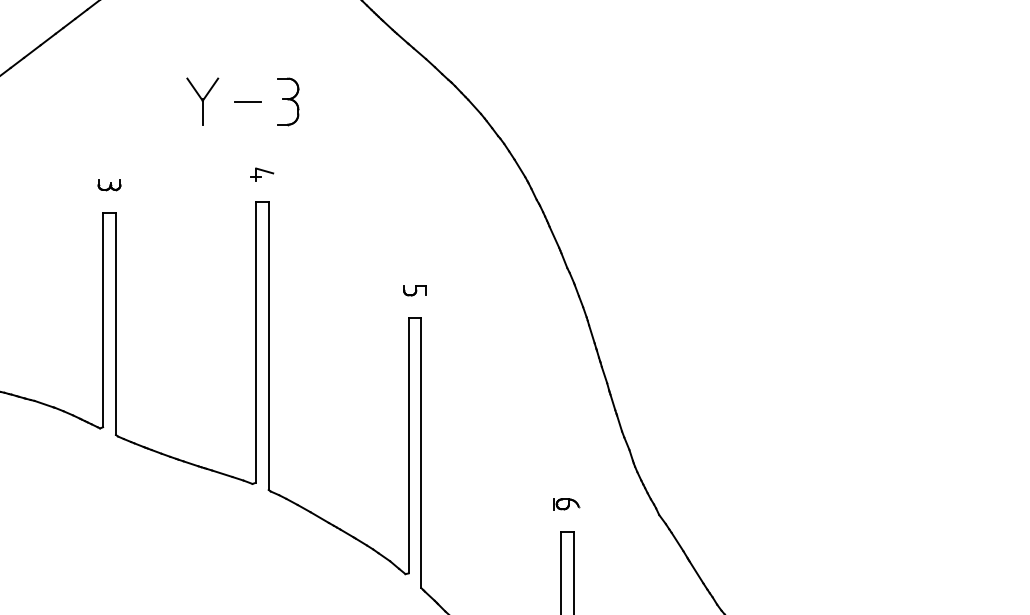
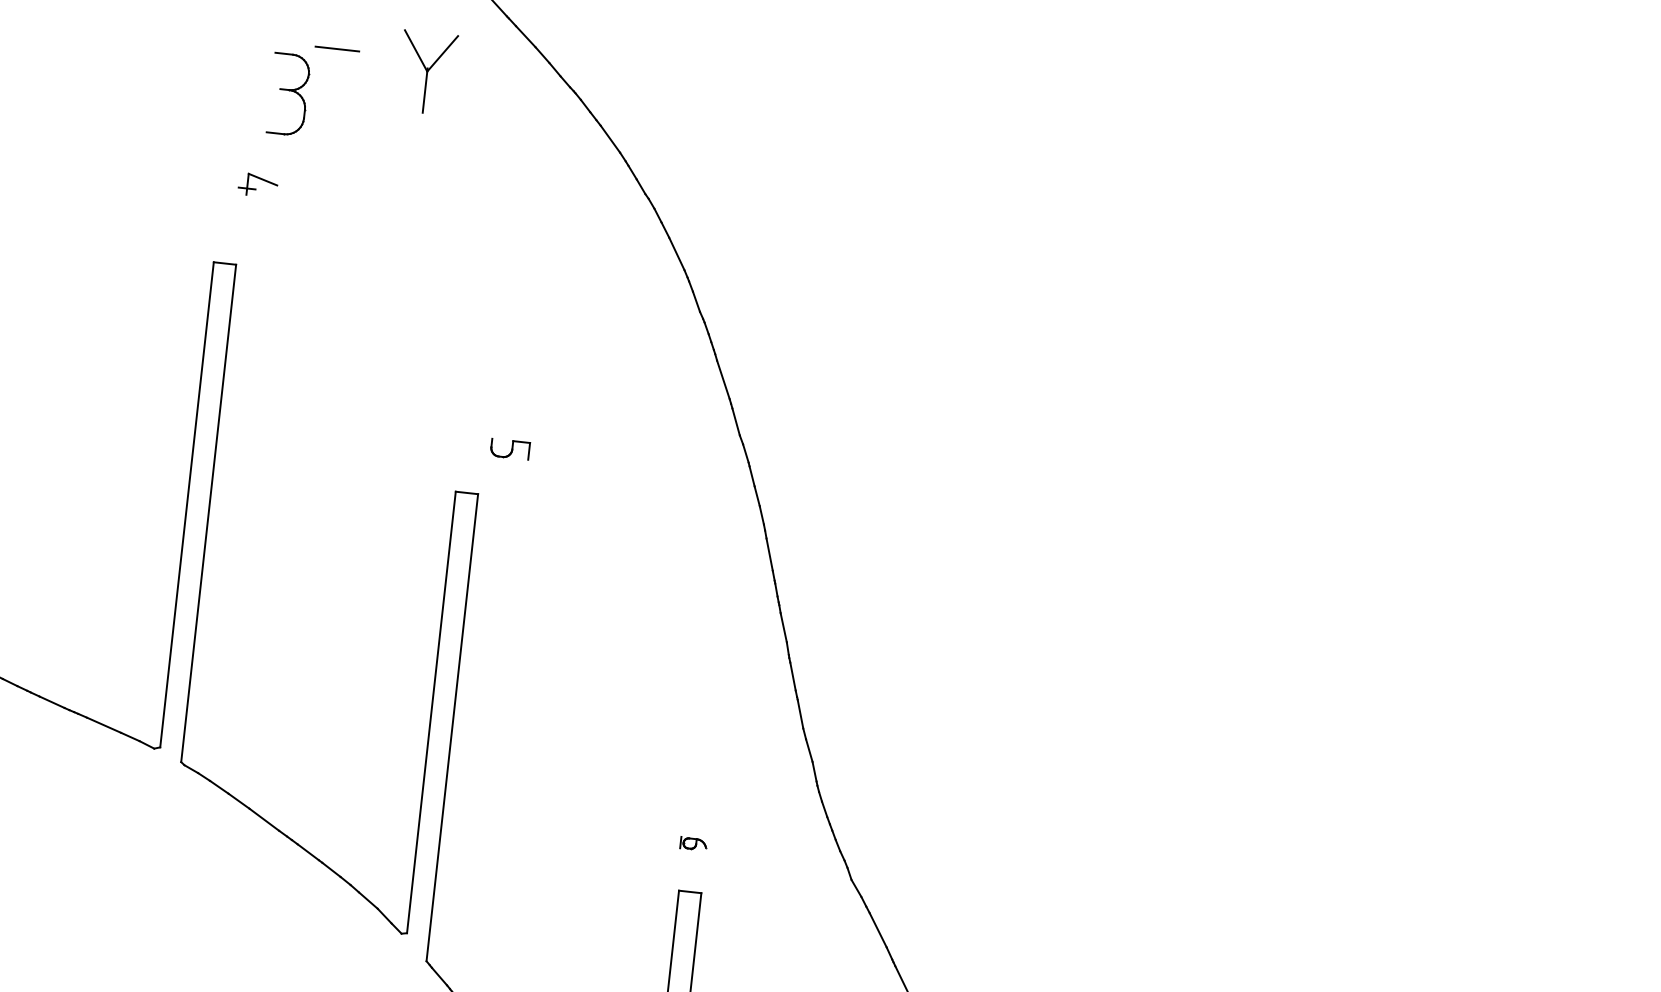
part: (202, 101) -> (426, 72), moved
line: (247, 101) -> (336, 48), moved
part: (262, 174) -> (258, 185), moved
part: (414, 290) -> (509, 449), moved
part: (566, 504) -> (693, 844), size x0.6

